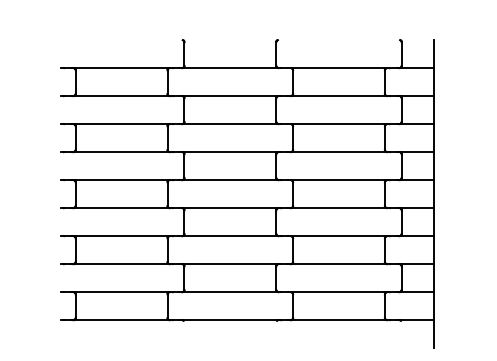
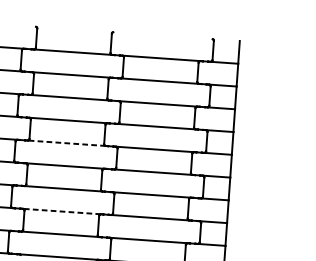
line: (229, 180) -> (66, 143), solid -> dashed
line: (229, 264) -> (61, 211), solid -> dashed

